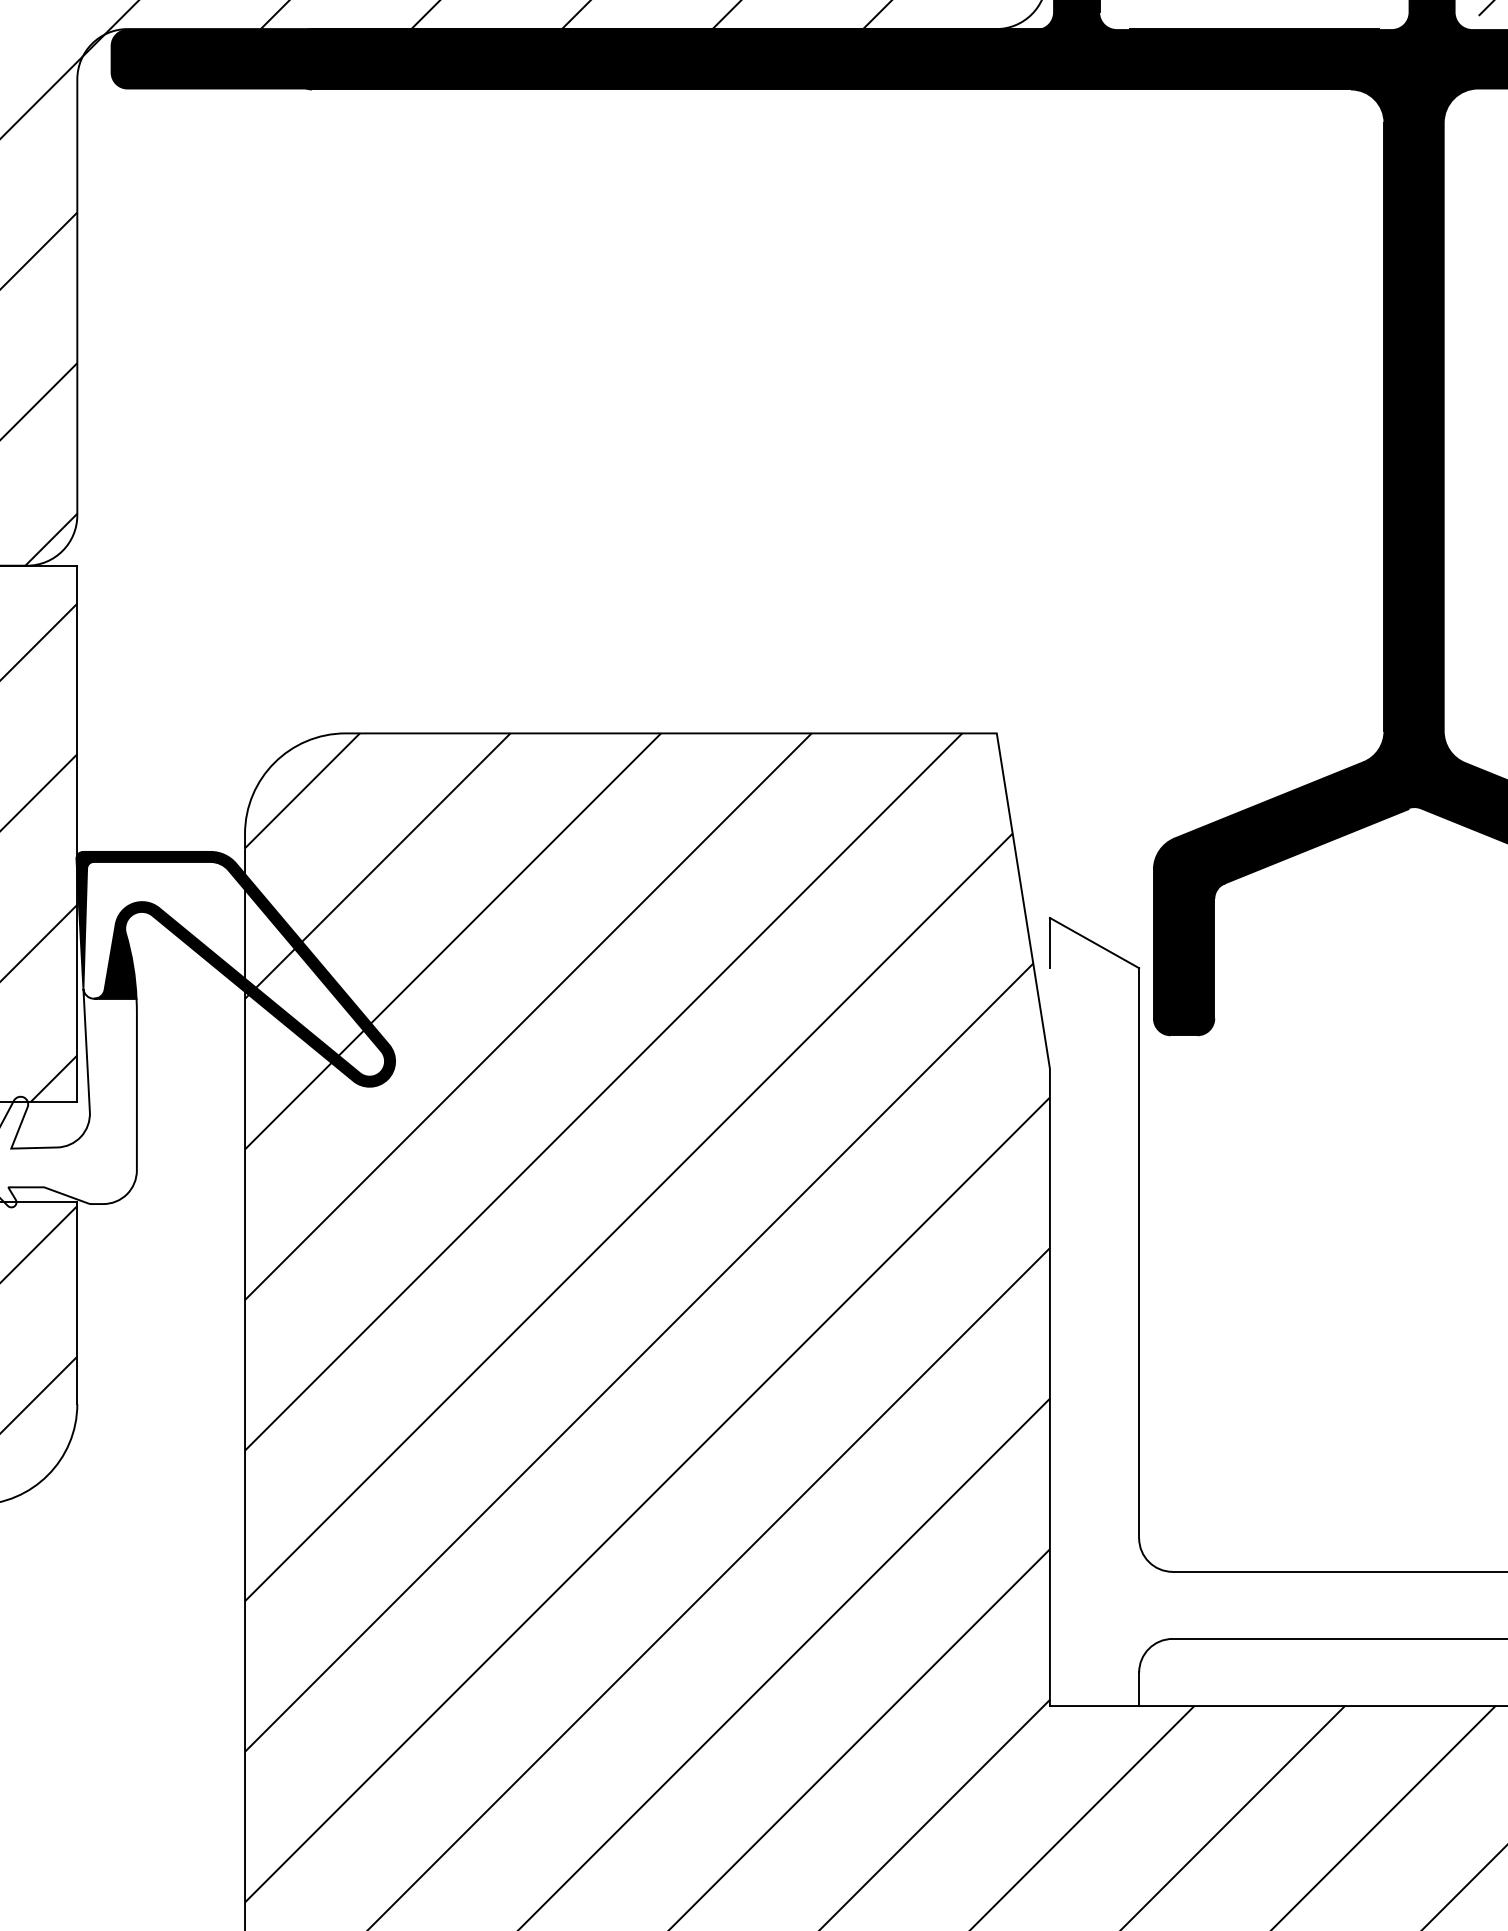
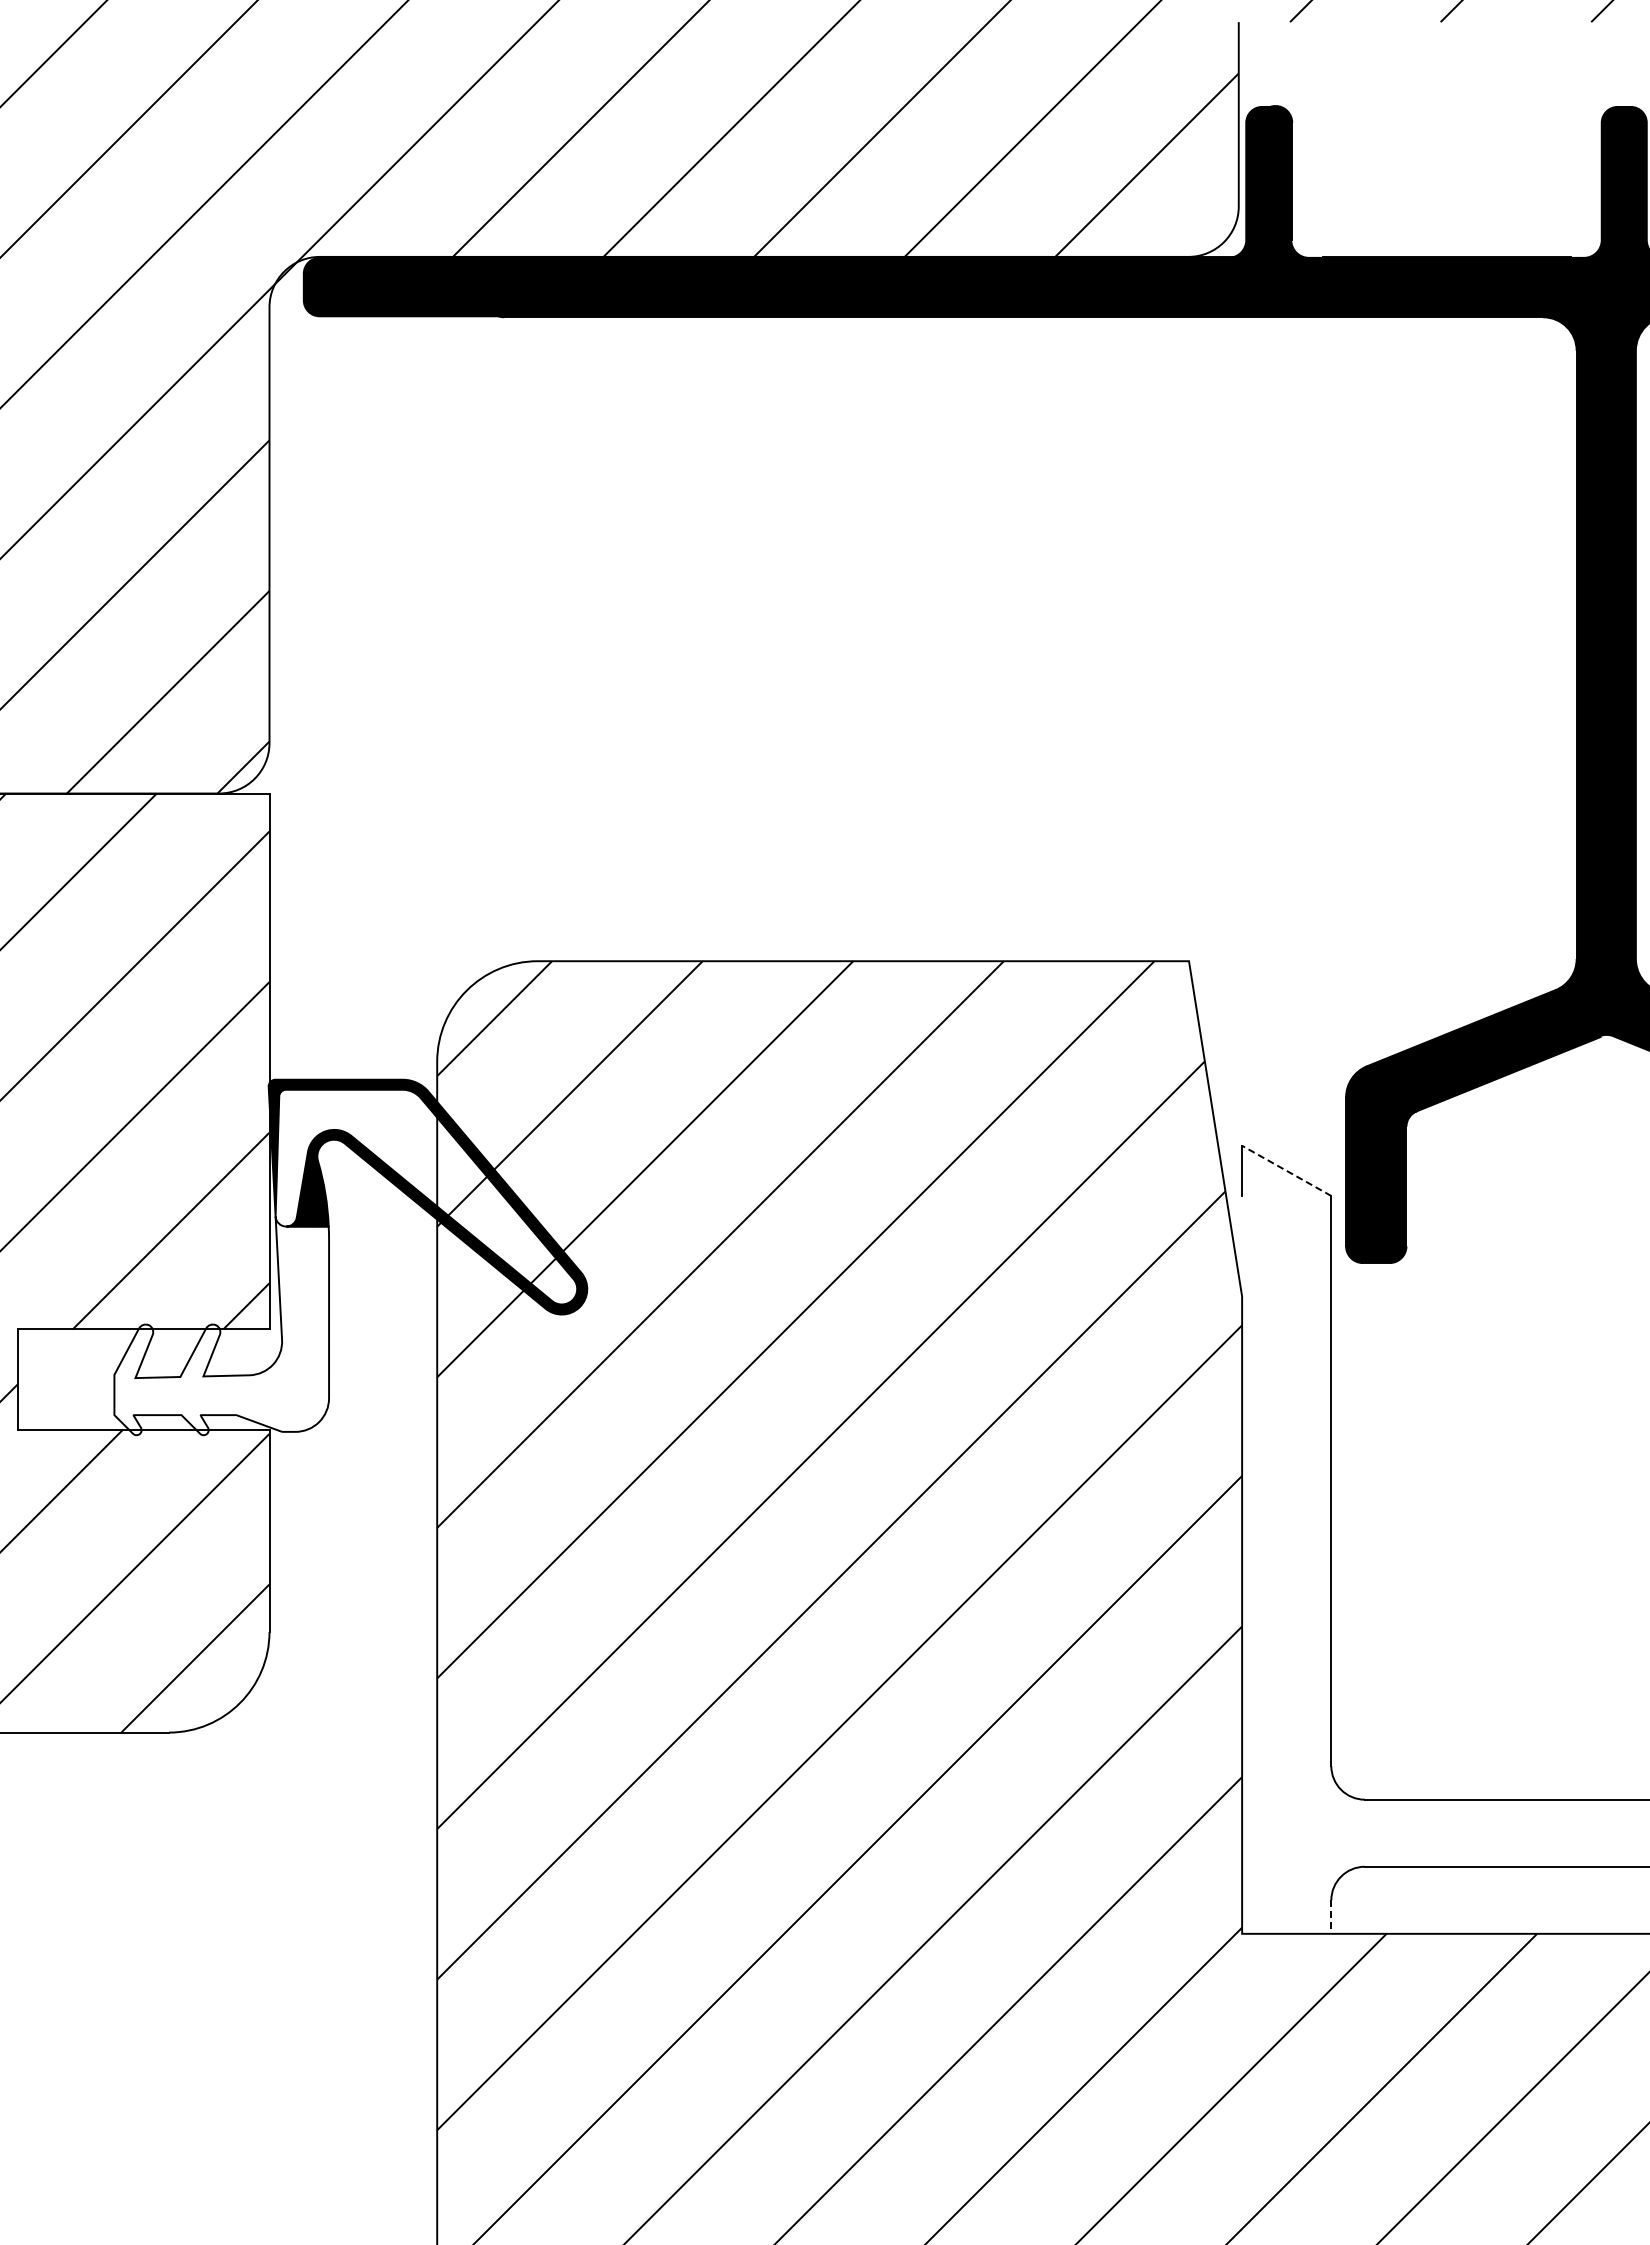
line: (1094, 942) -> (1286, 1170), solid -> dashed
line: (1139, 1689) -> (1331, 1917), solid -> dashed

